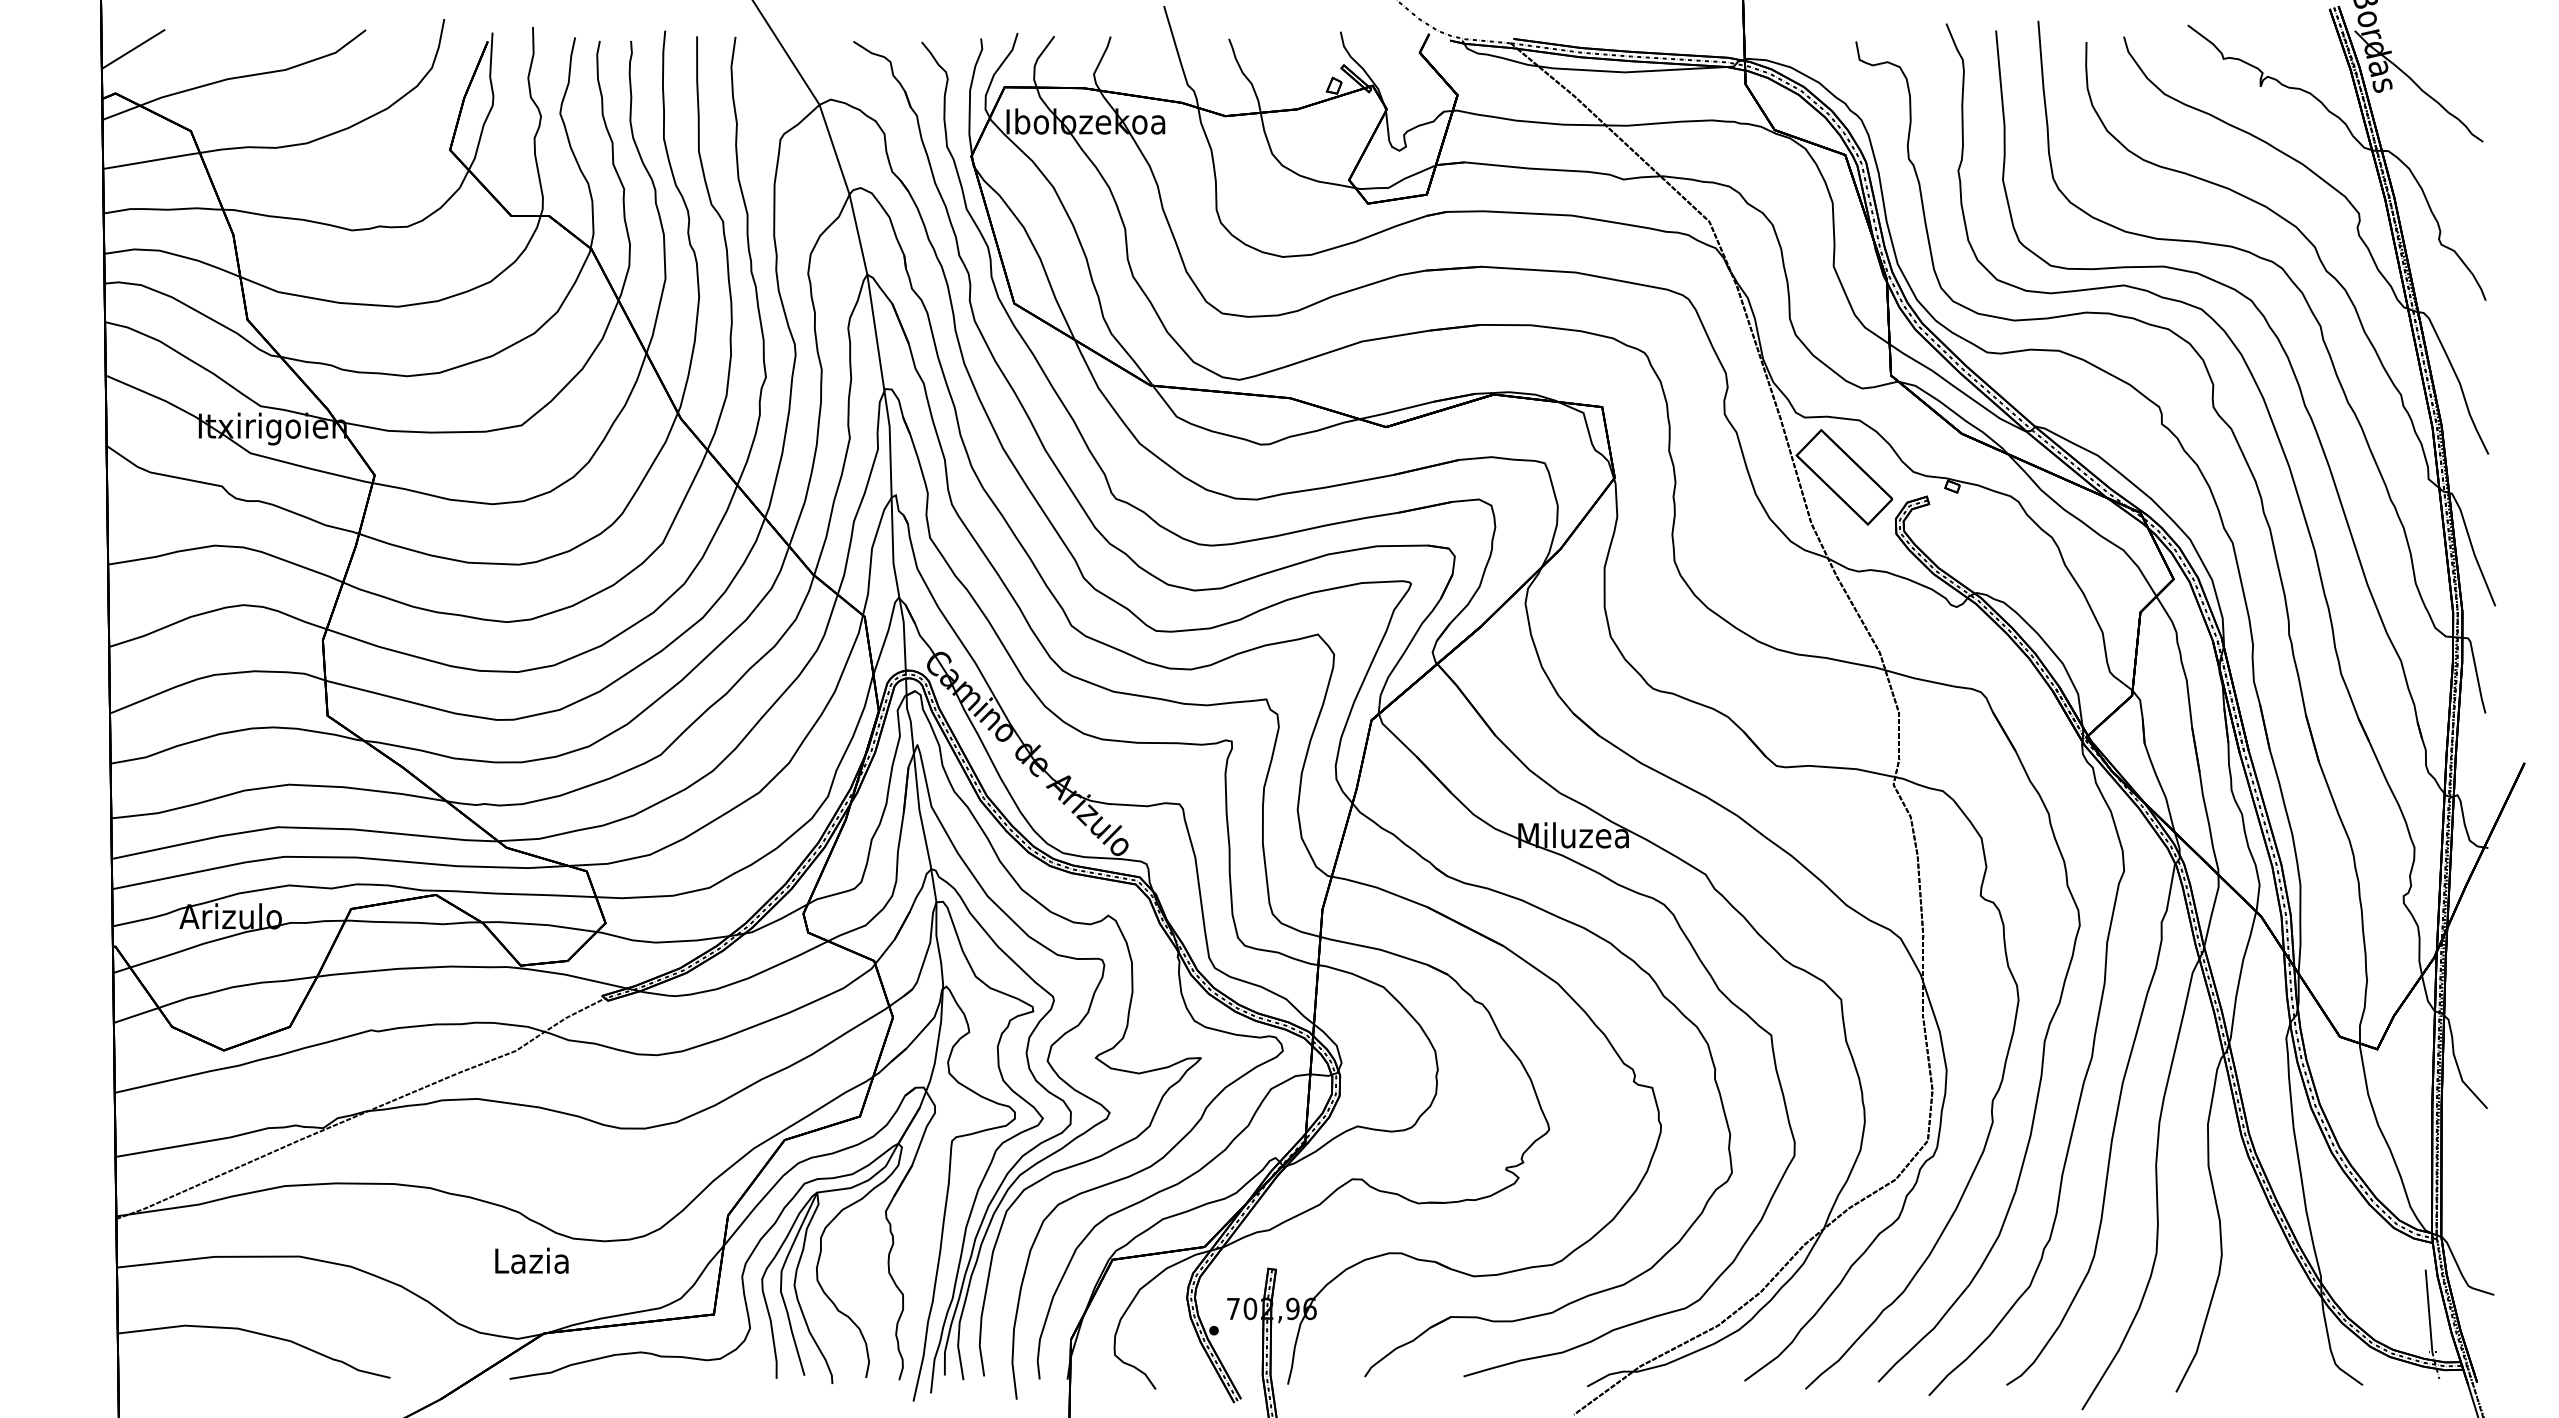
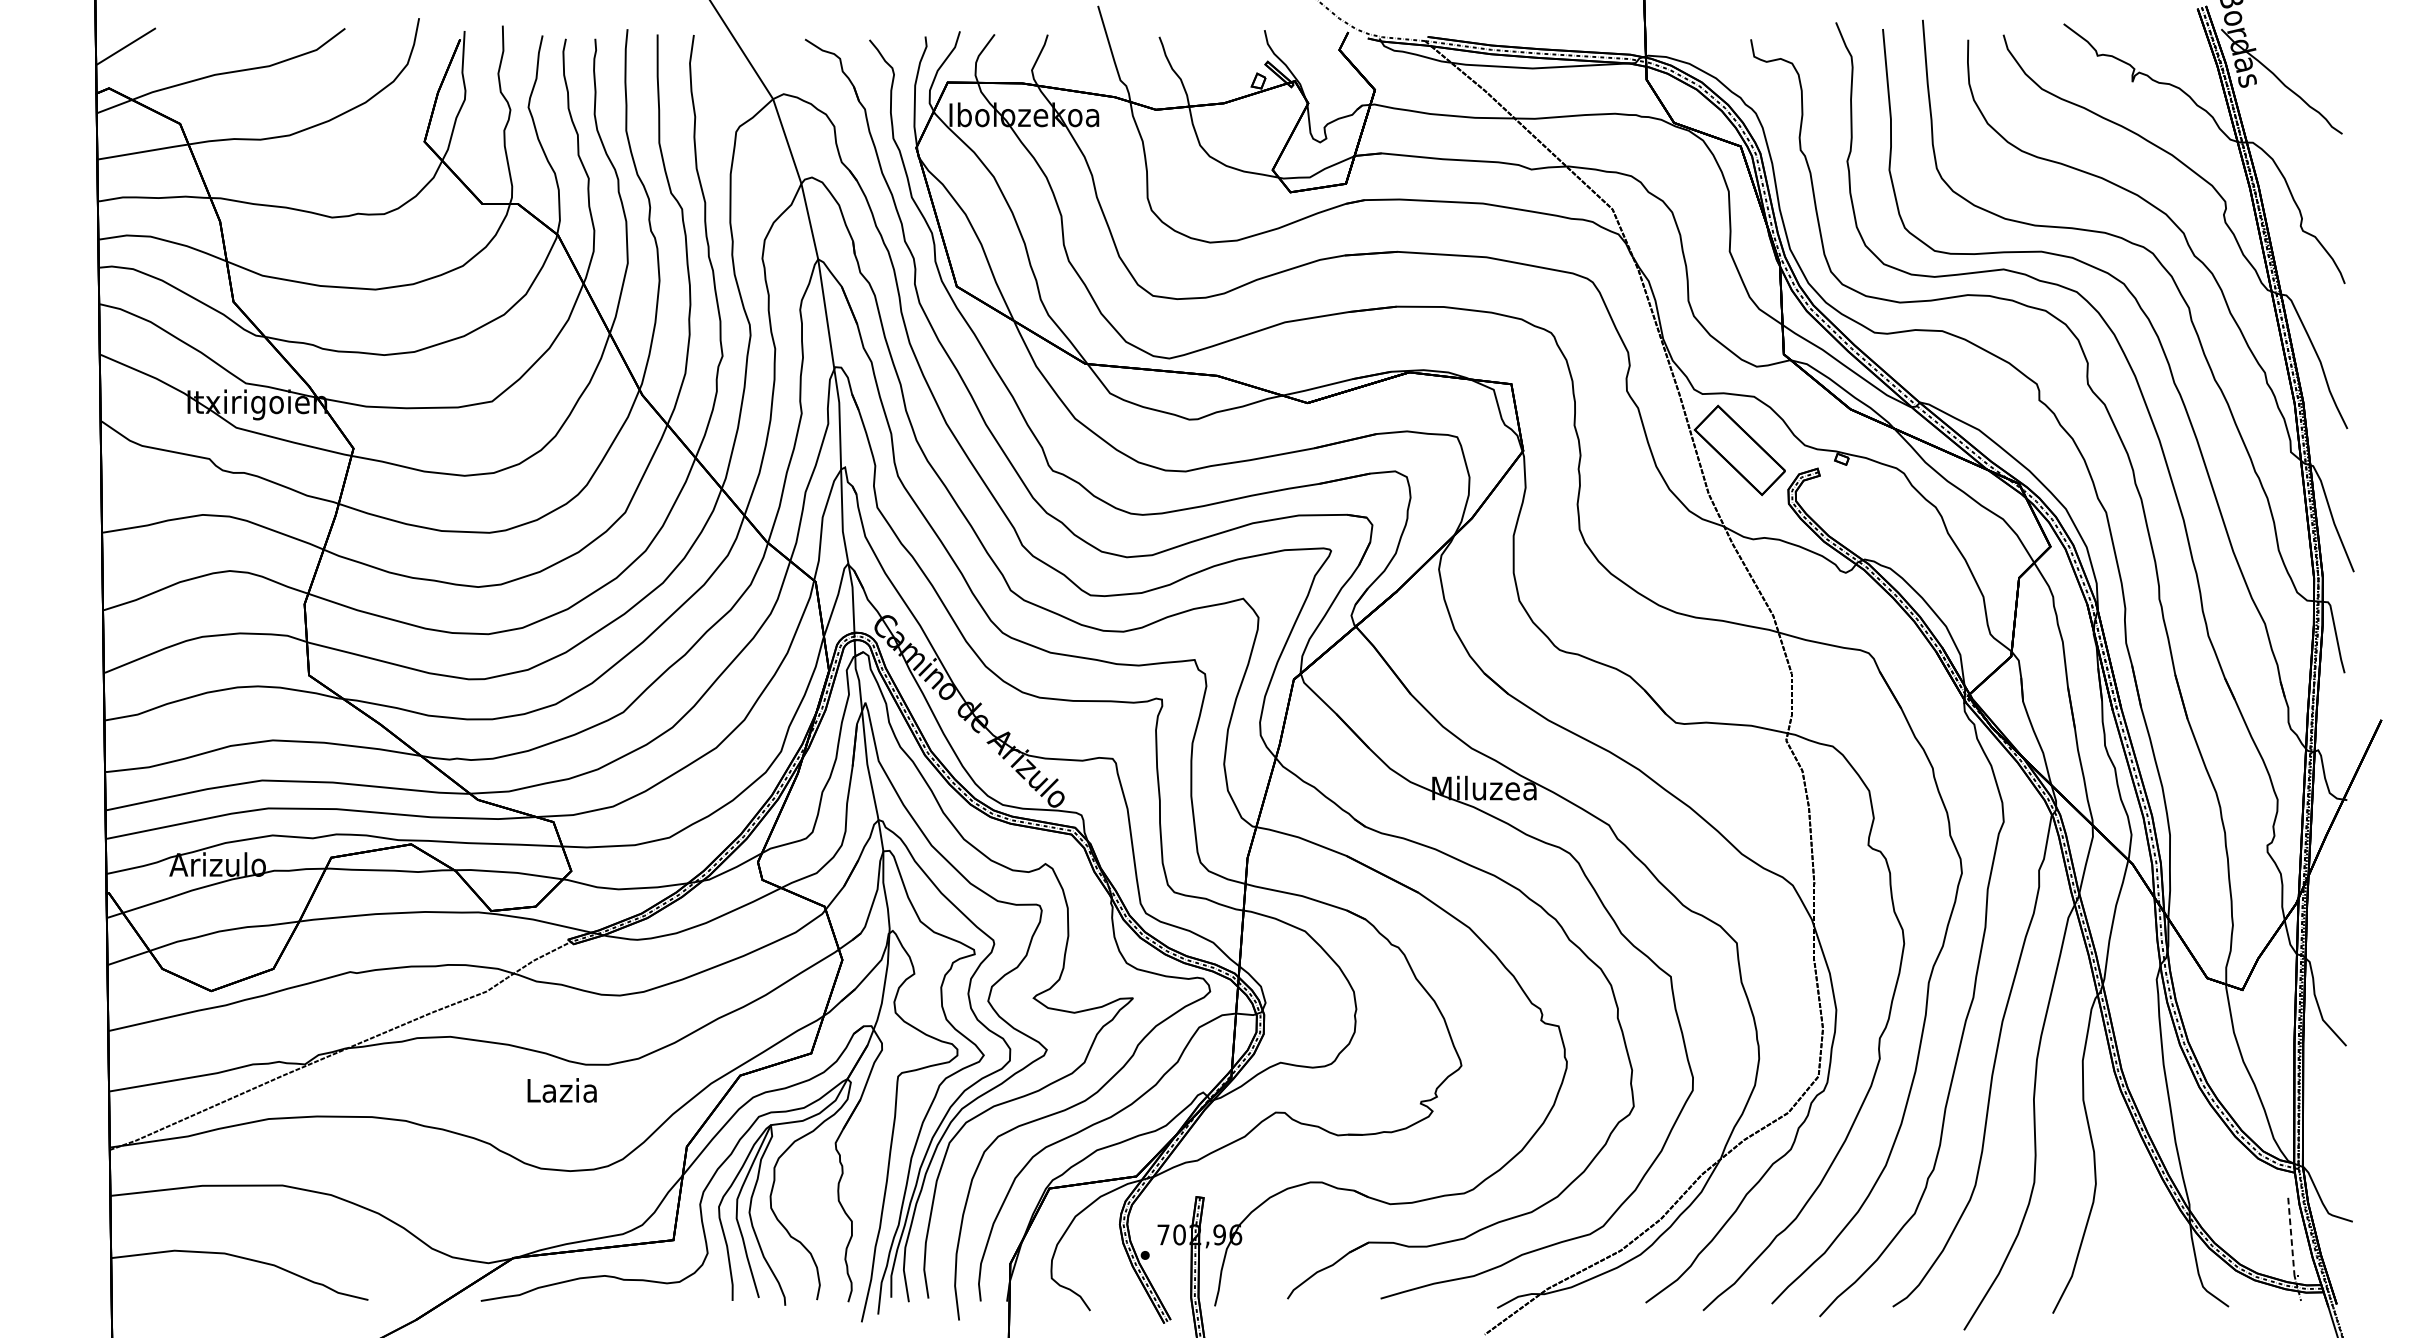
text: (531, 1260) -> (561, 1090), moved
line: (2429, 1311) -> (2291, 1237), solid -> dashed

